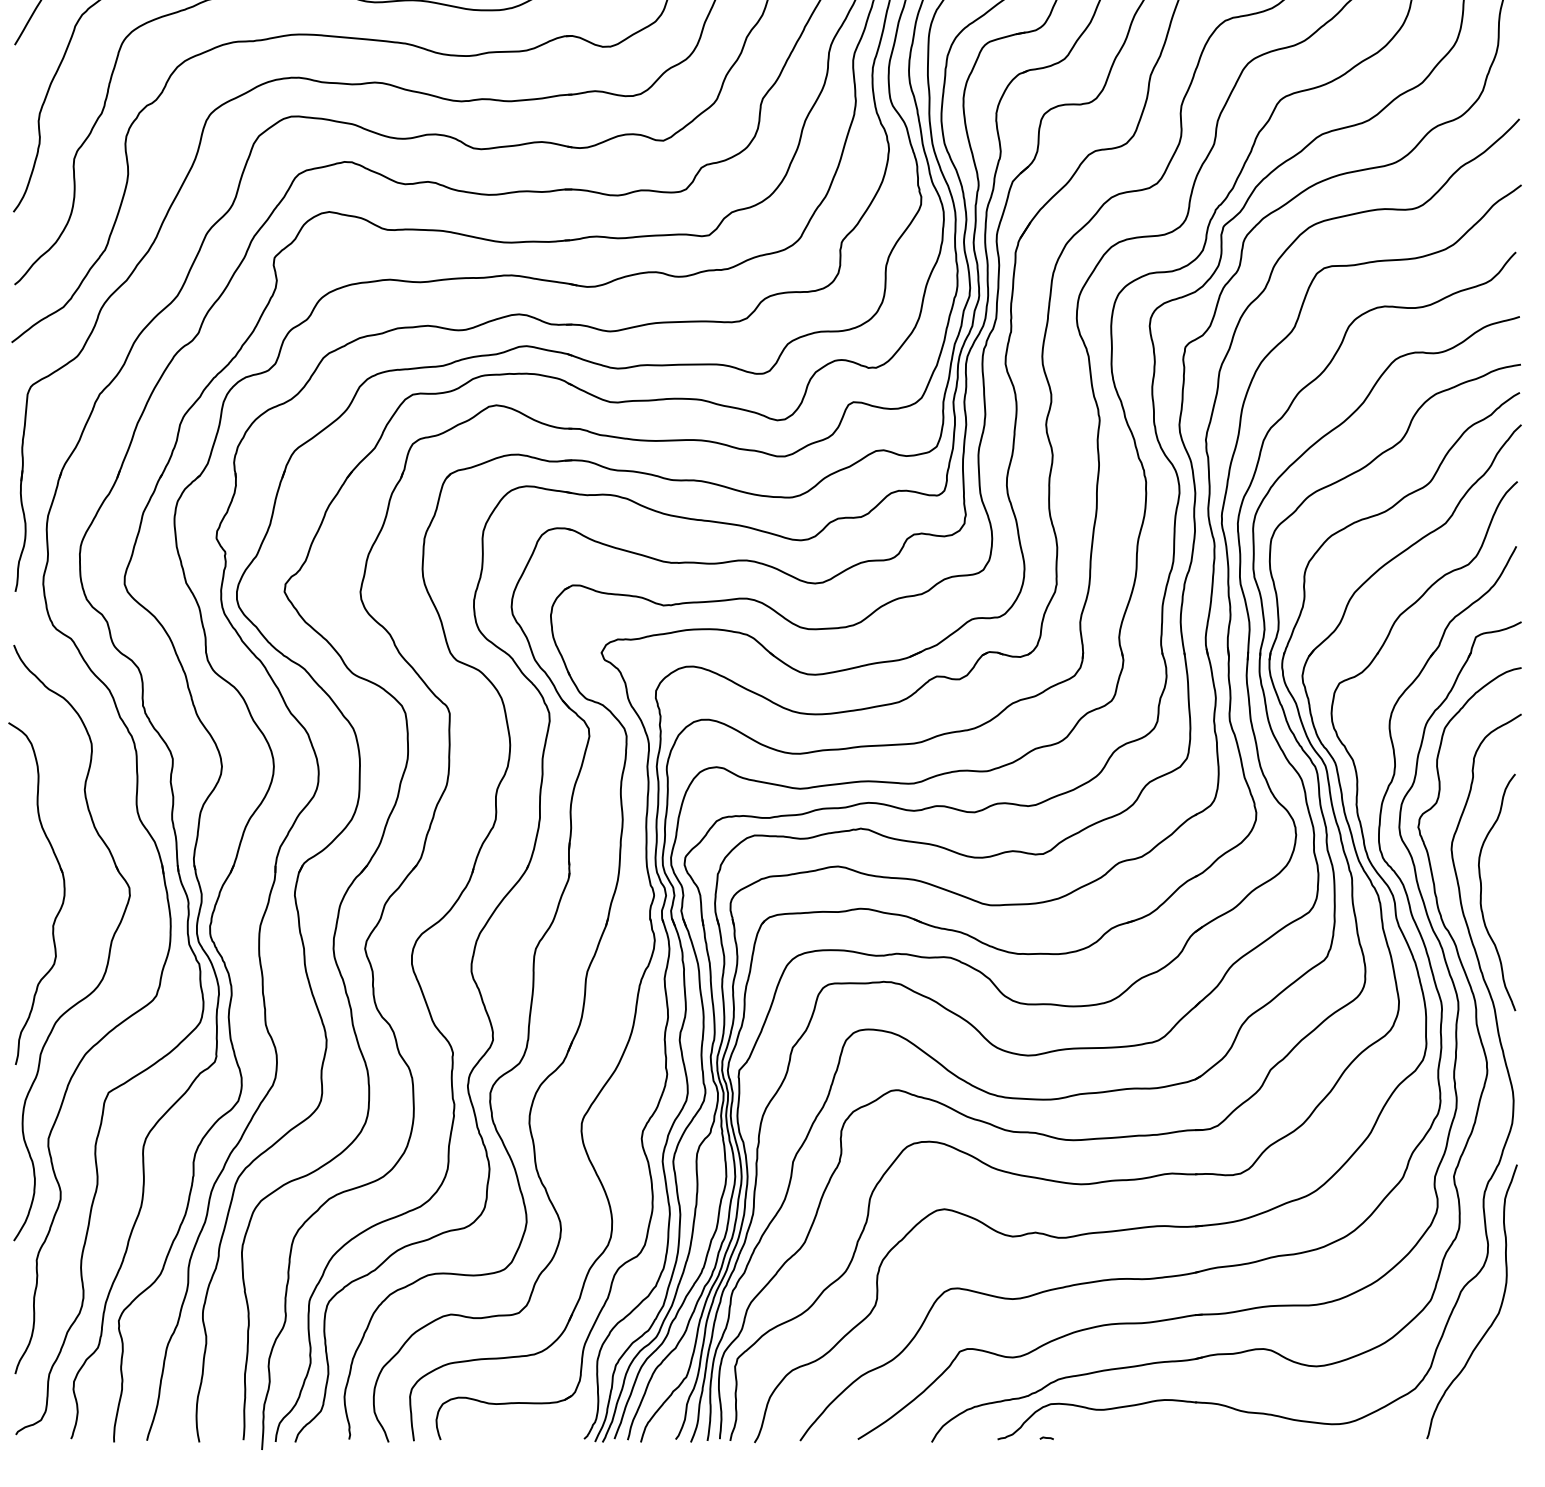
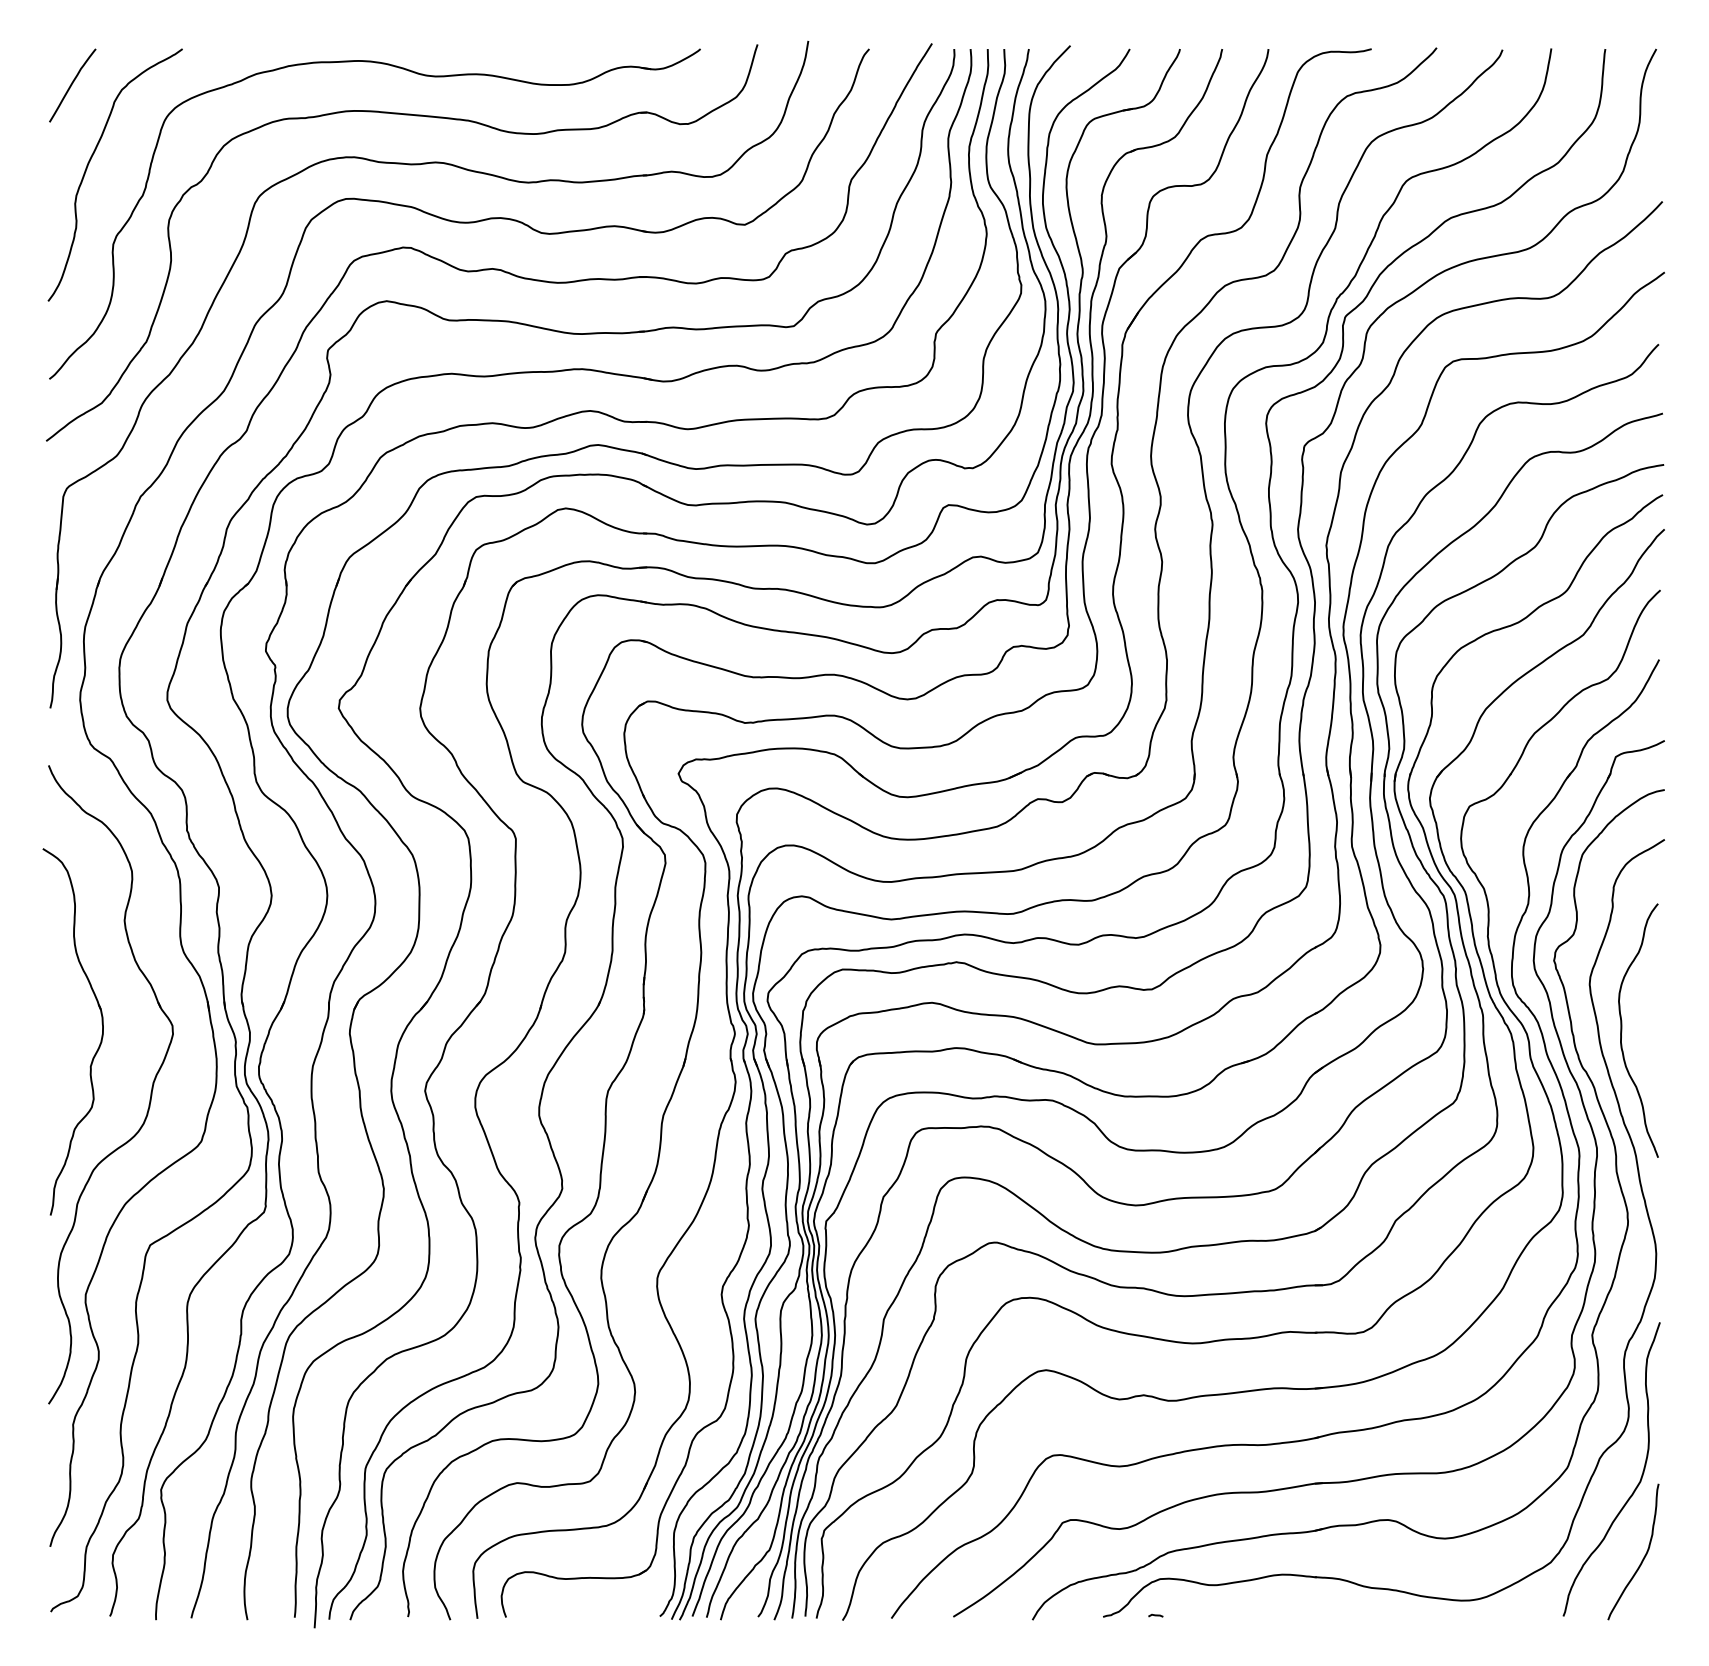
curve: (1500, 1384) -> (1642, 1558), added

